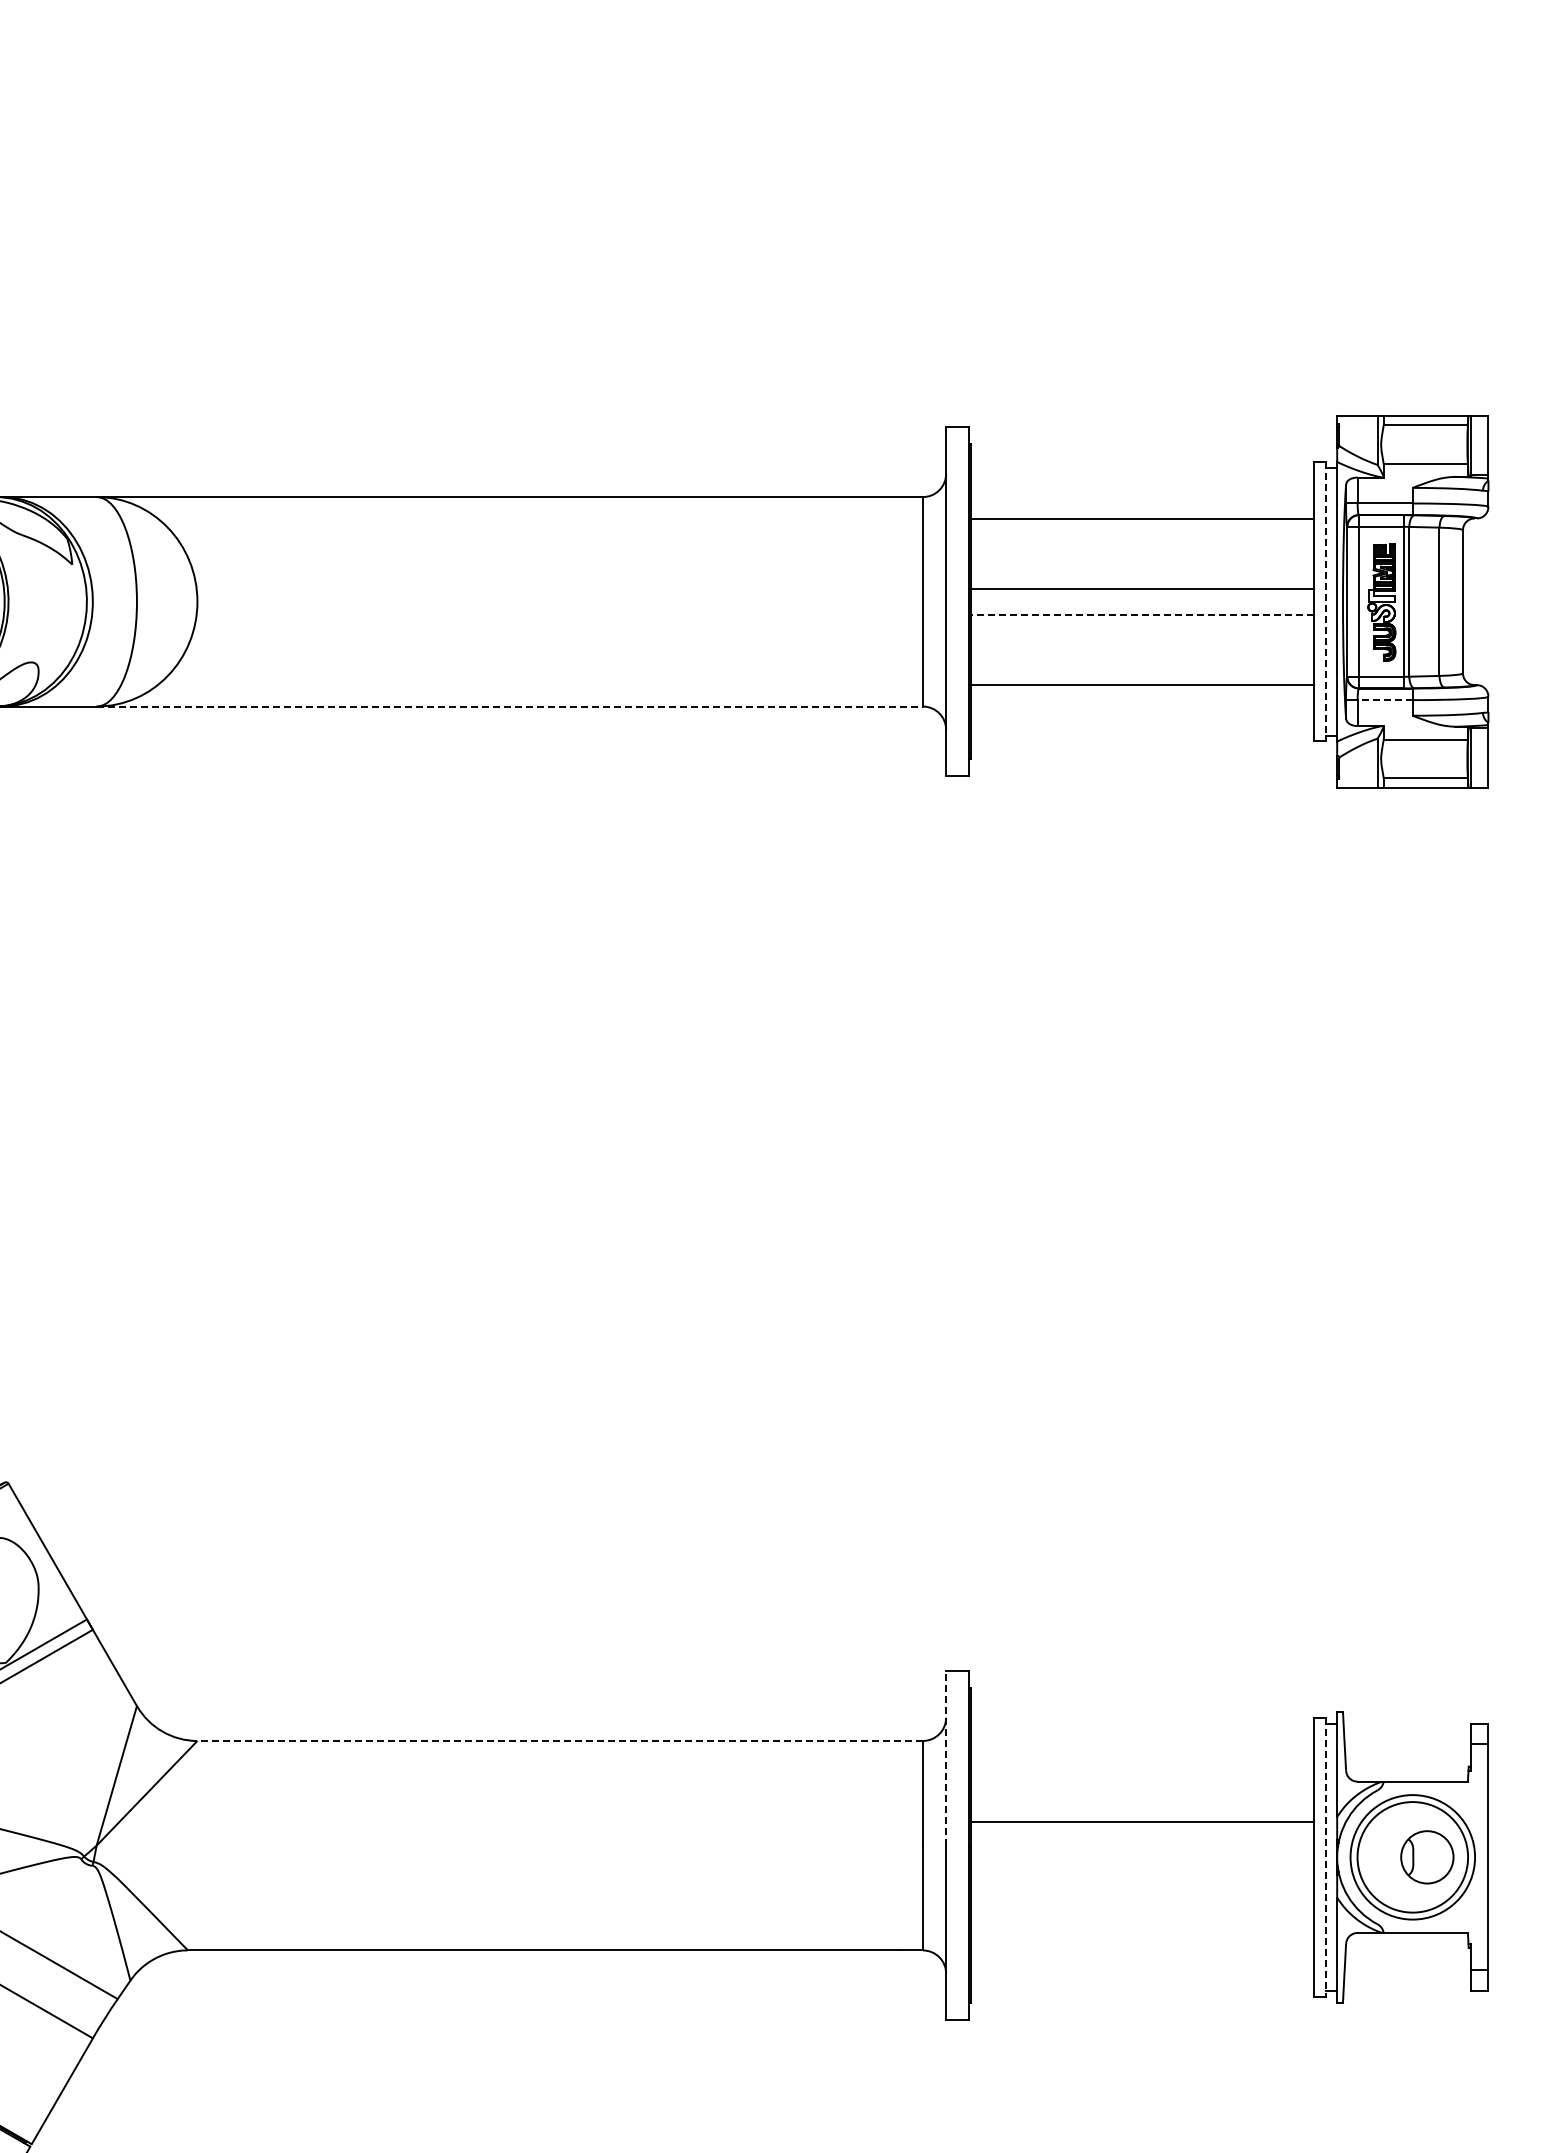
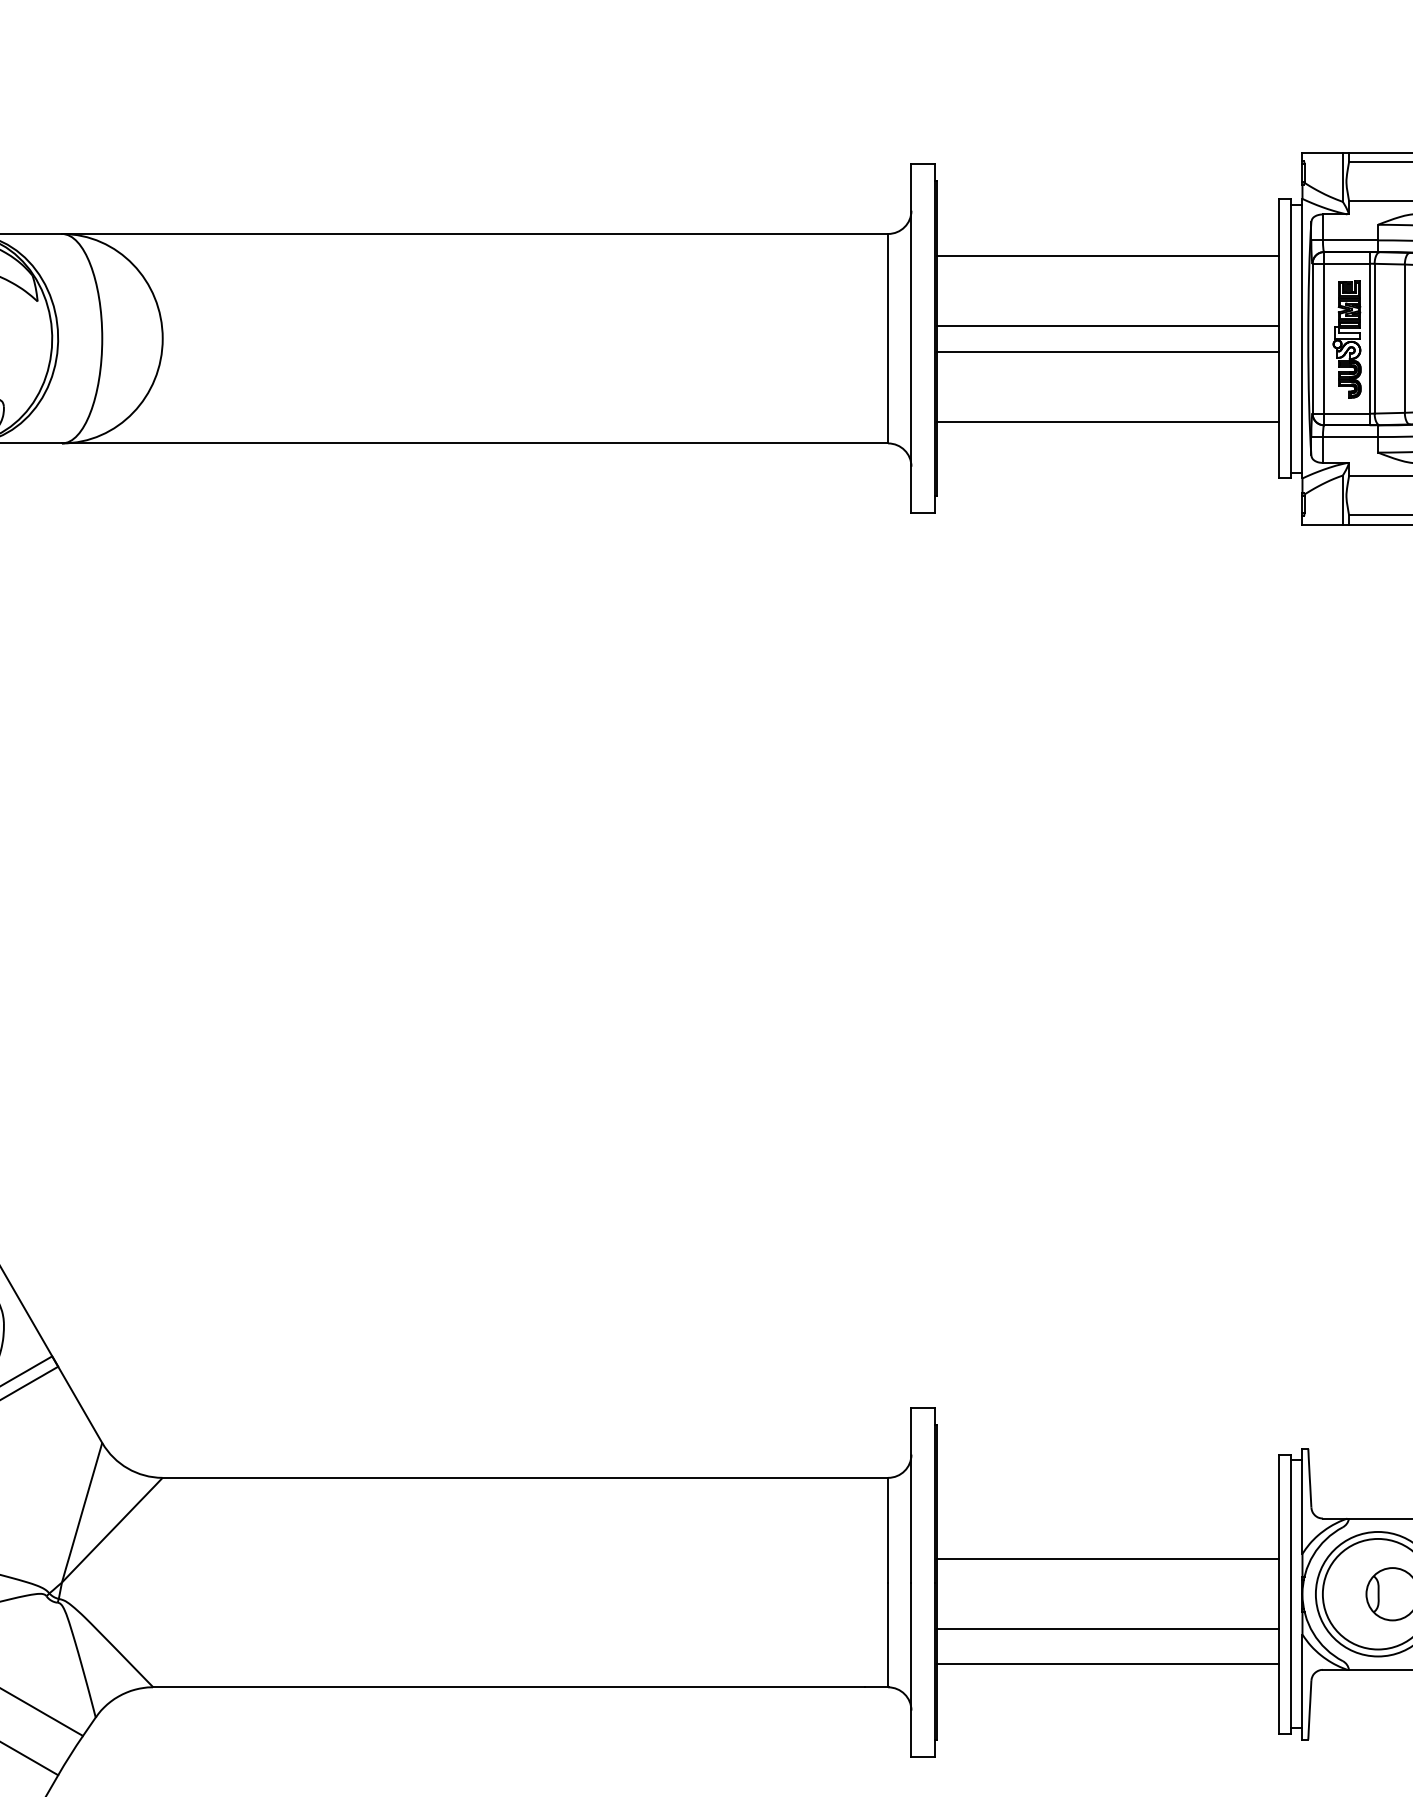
line: (1325, 601) -> (1290, 338), dashed -> solid
line: (1142, 614) -> (1107, 351), dashed -> solid
line: (1385, 700) -> (1350, 437), dashed -> solid
line: (510, 706) -> (475, 443), dashed -> solid
line: (560, 1740) -> (525, 1477), dashed -> solid
line: (946, 1757) -> (911, 1494), dashed -> solid
line: (1325, 1857) -> (1290, 1594), dashed -> solid
line: (1142, 1892) -> (1107, 1629), added
line: (1142, 1927) -> (1107, 1664), added

